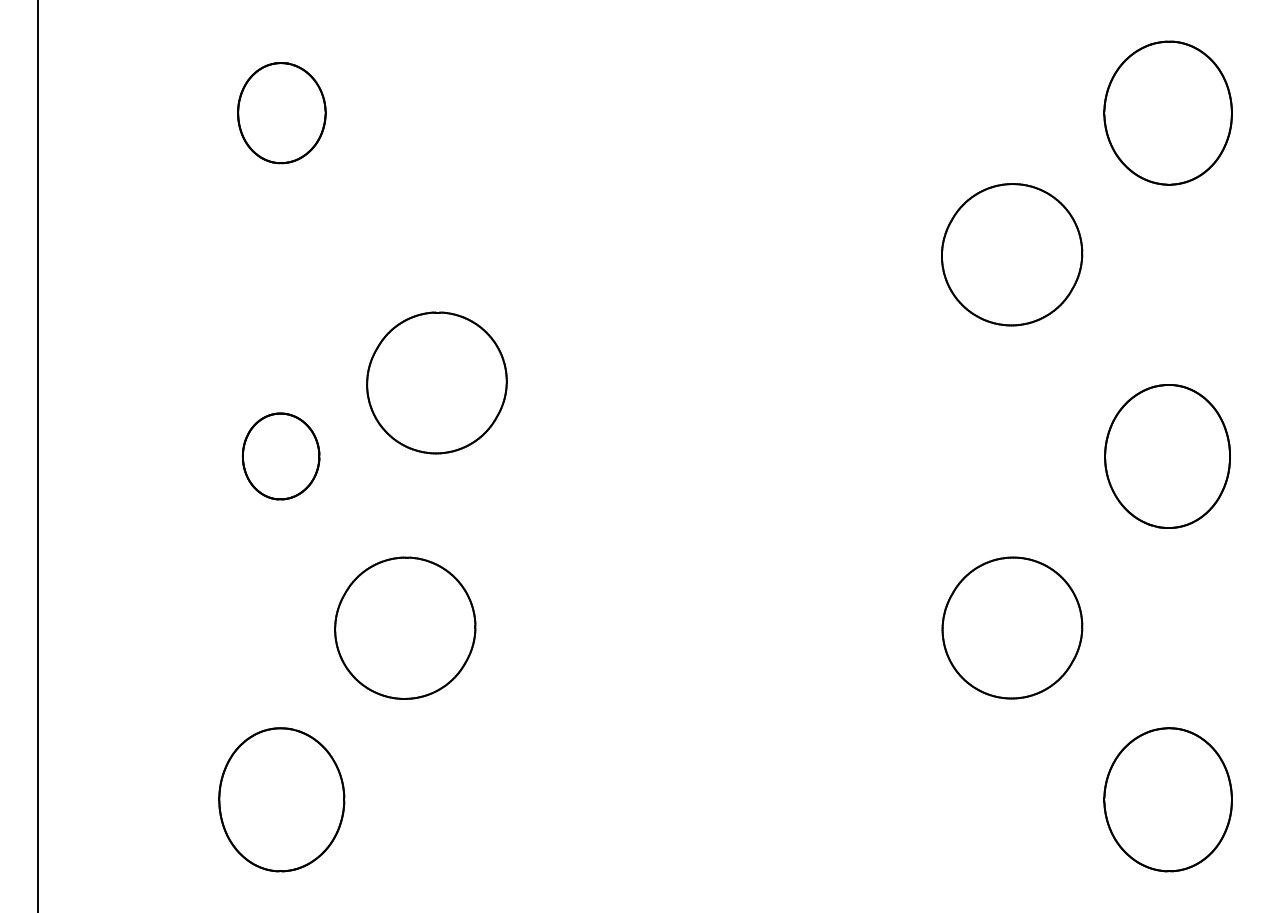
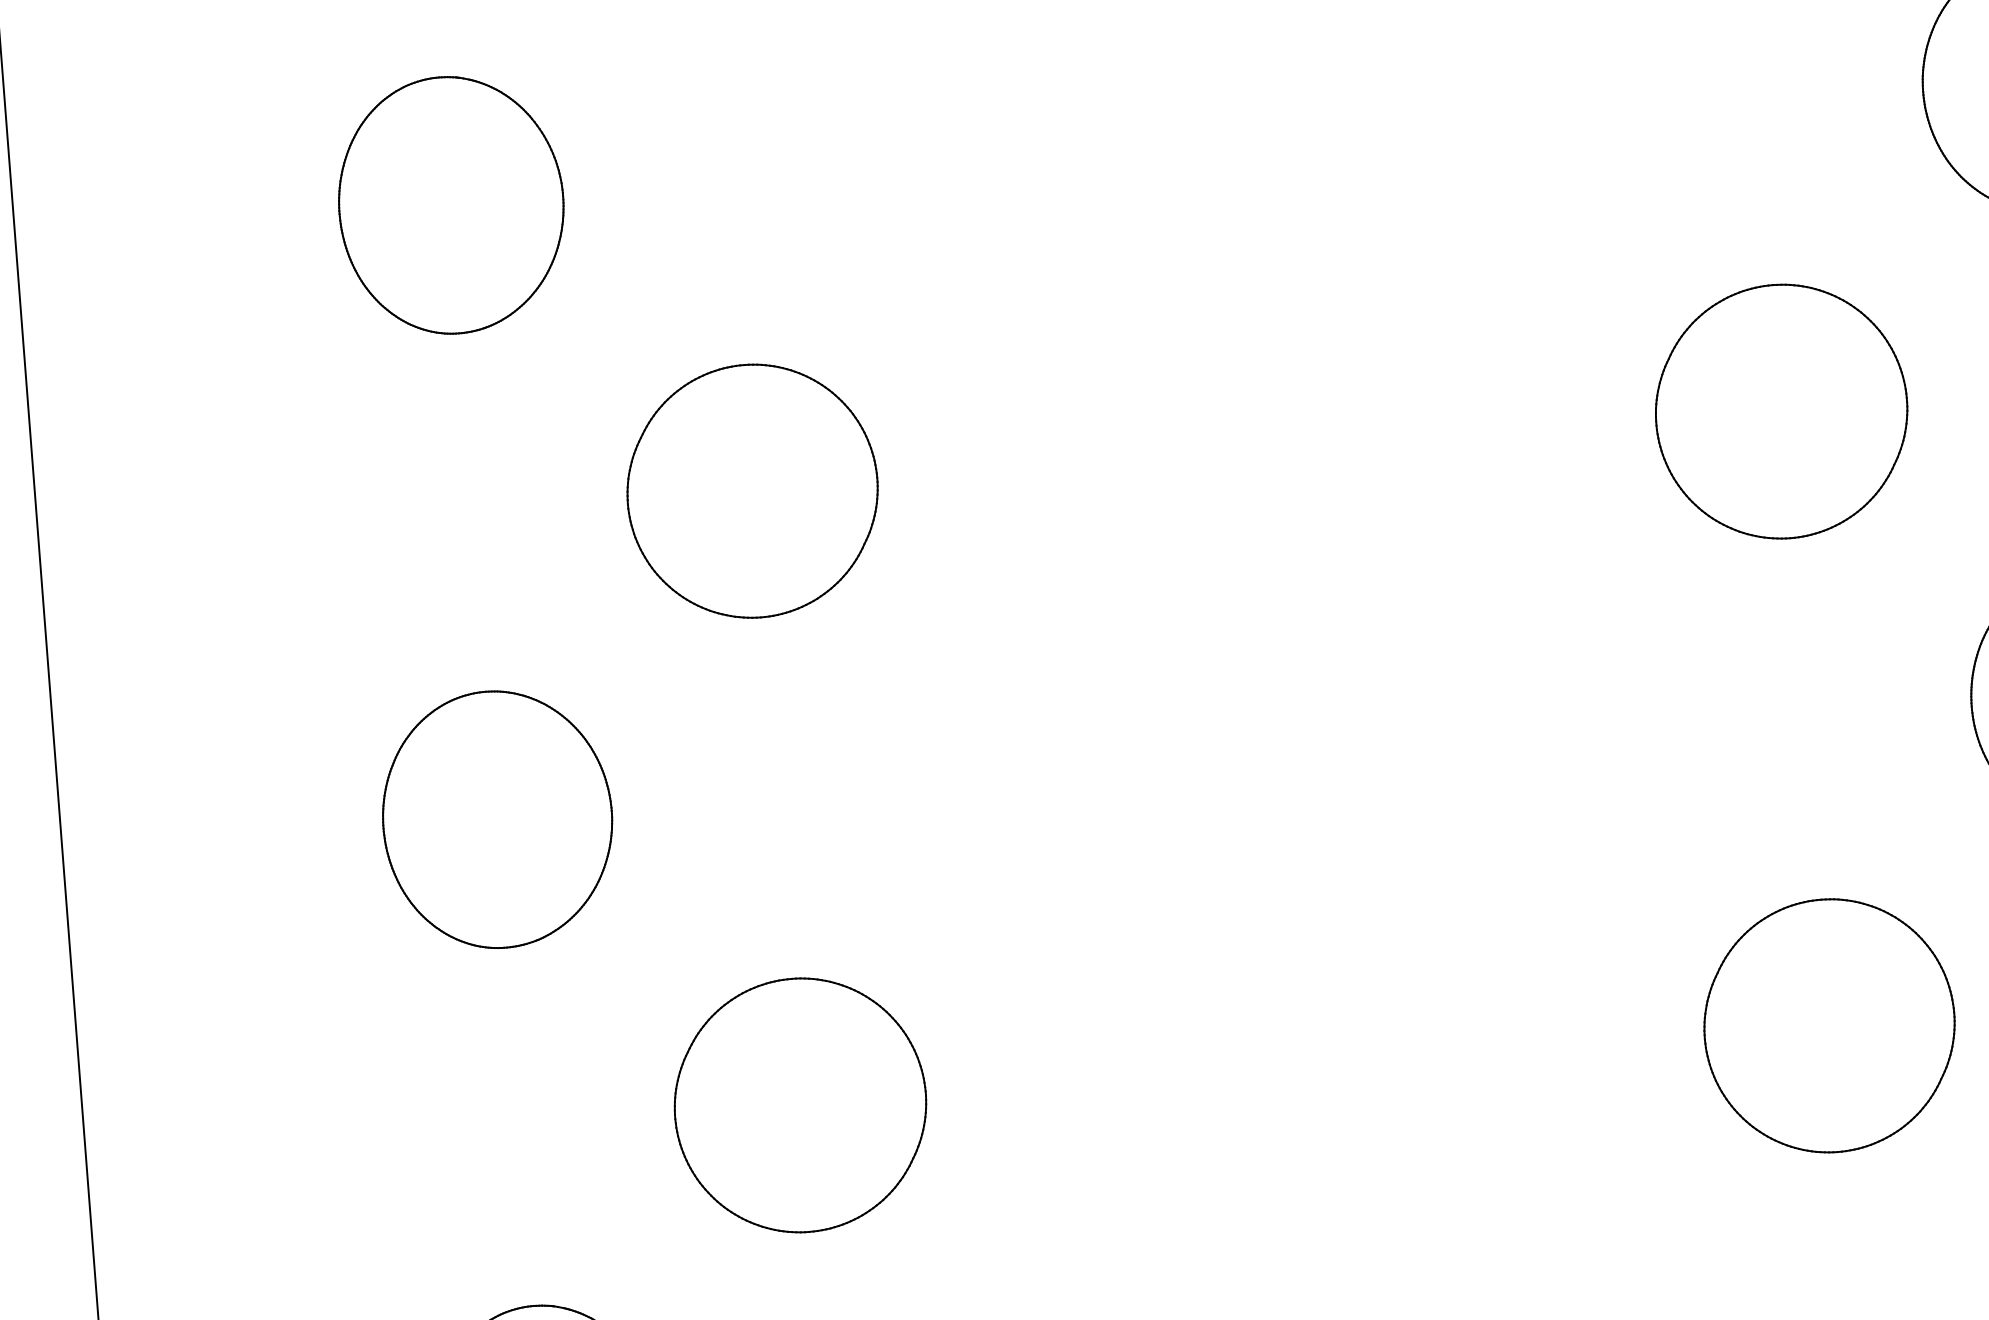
part: (281, 112) -> (450, 204), size x1.43
part: (1012, 254) -> (1782, 411), moved
part: (436, 382) -> (751, 490), moved
part: (280, 456) -> (496, 819), size x1.67
part: (405, 627) -> (800, 1104), moved

